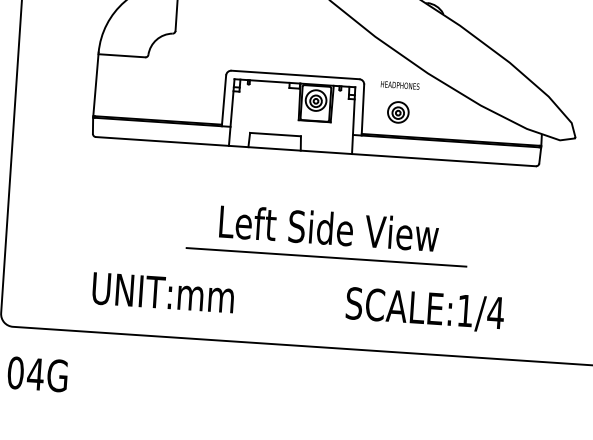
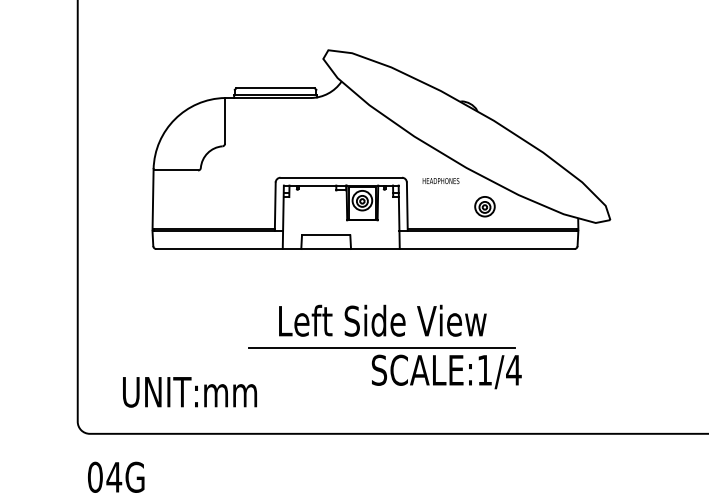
part: (397, 112) -> (484, 206), moved
text: (162, 293) -> (189, 392), moved
text: (424, 309) -> (446, 371), moved

